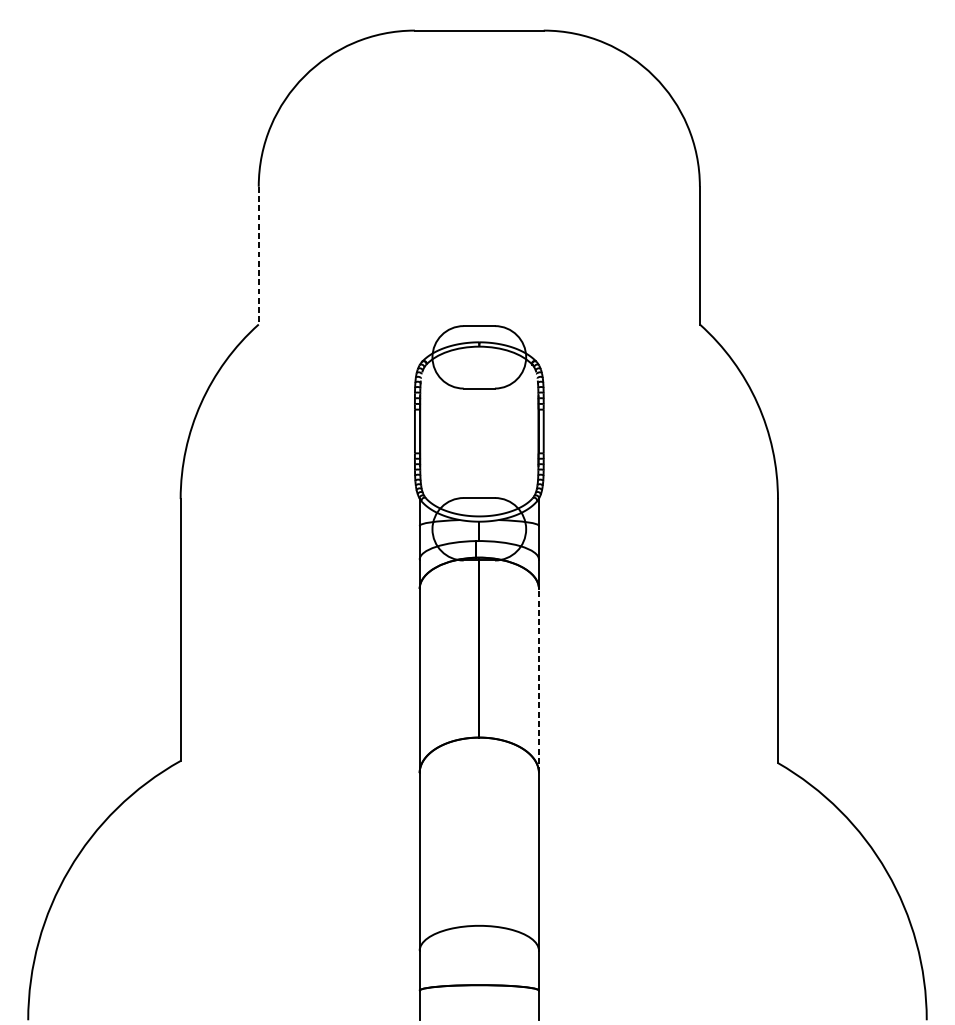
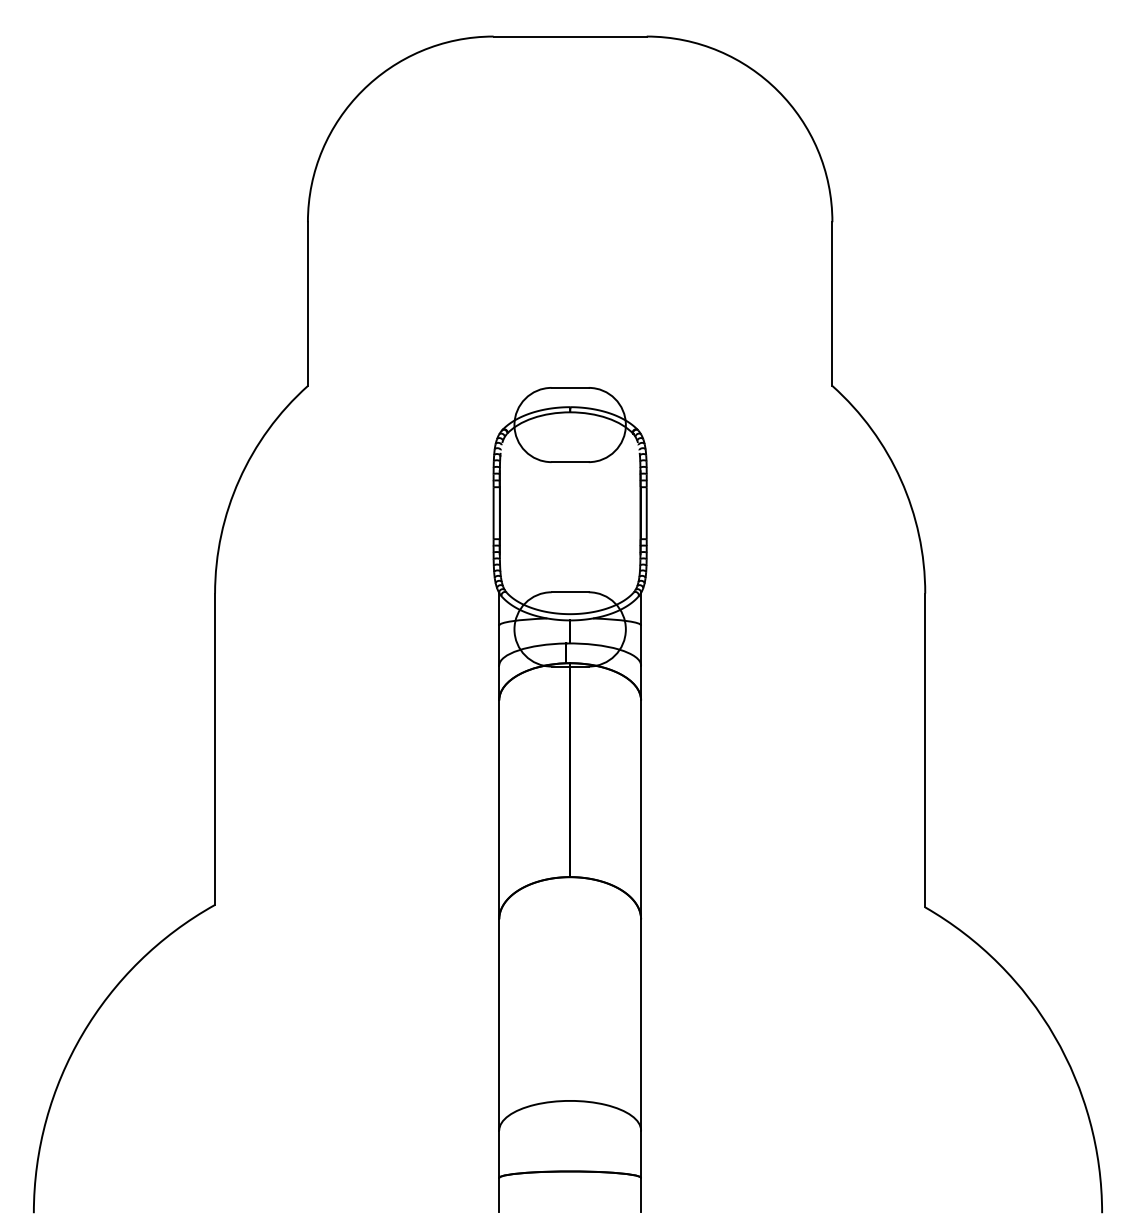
line: (258, 255) -> (307, 304), dashed -> solid
line: (539, 680) -> (641, 809), dashed -> solid

